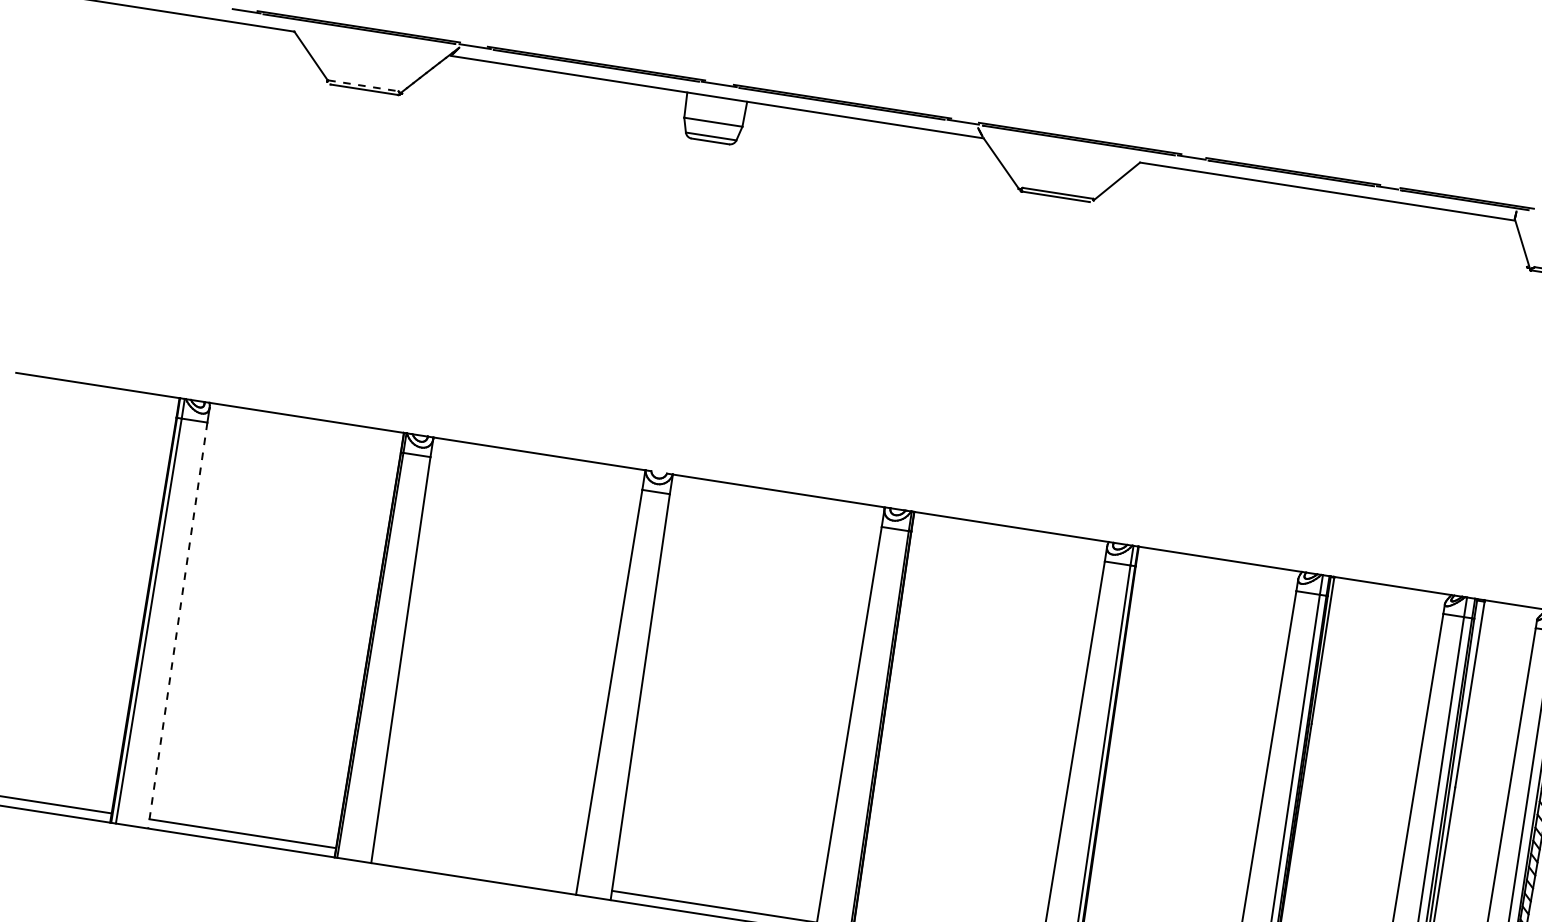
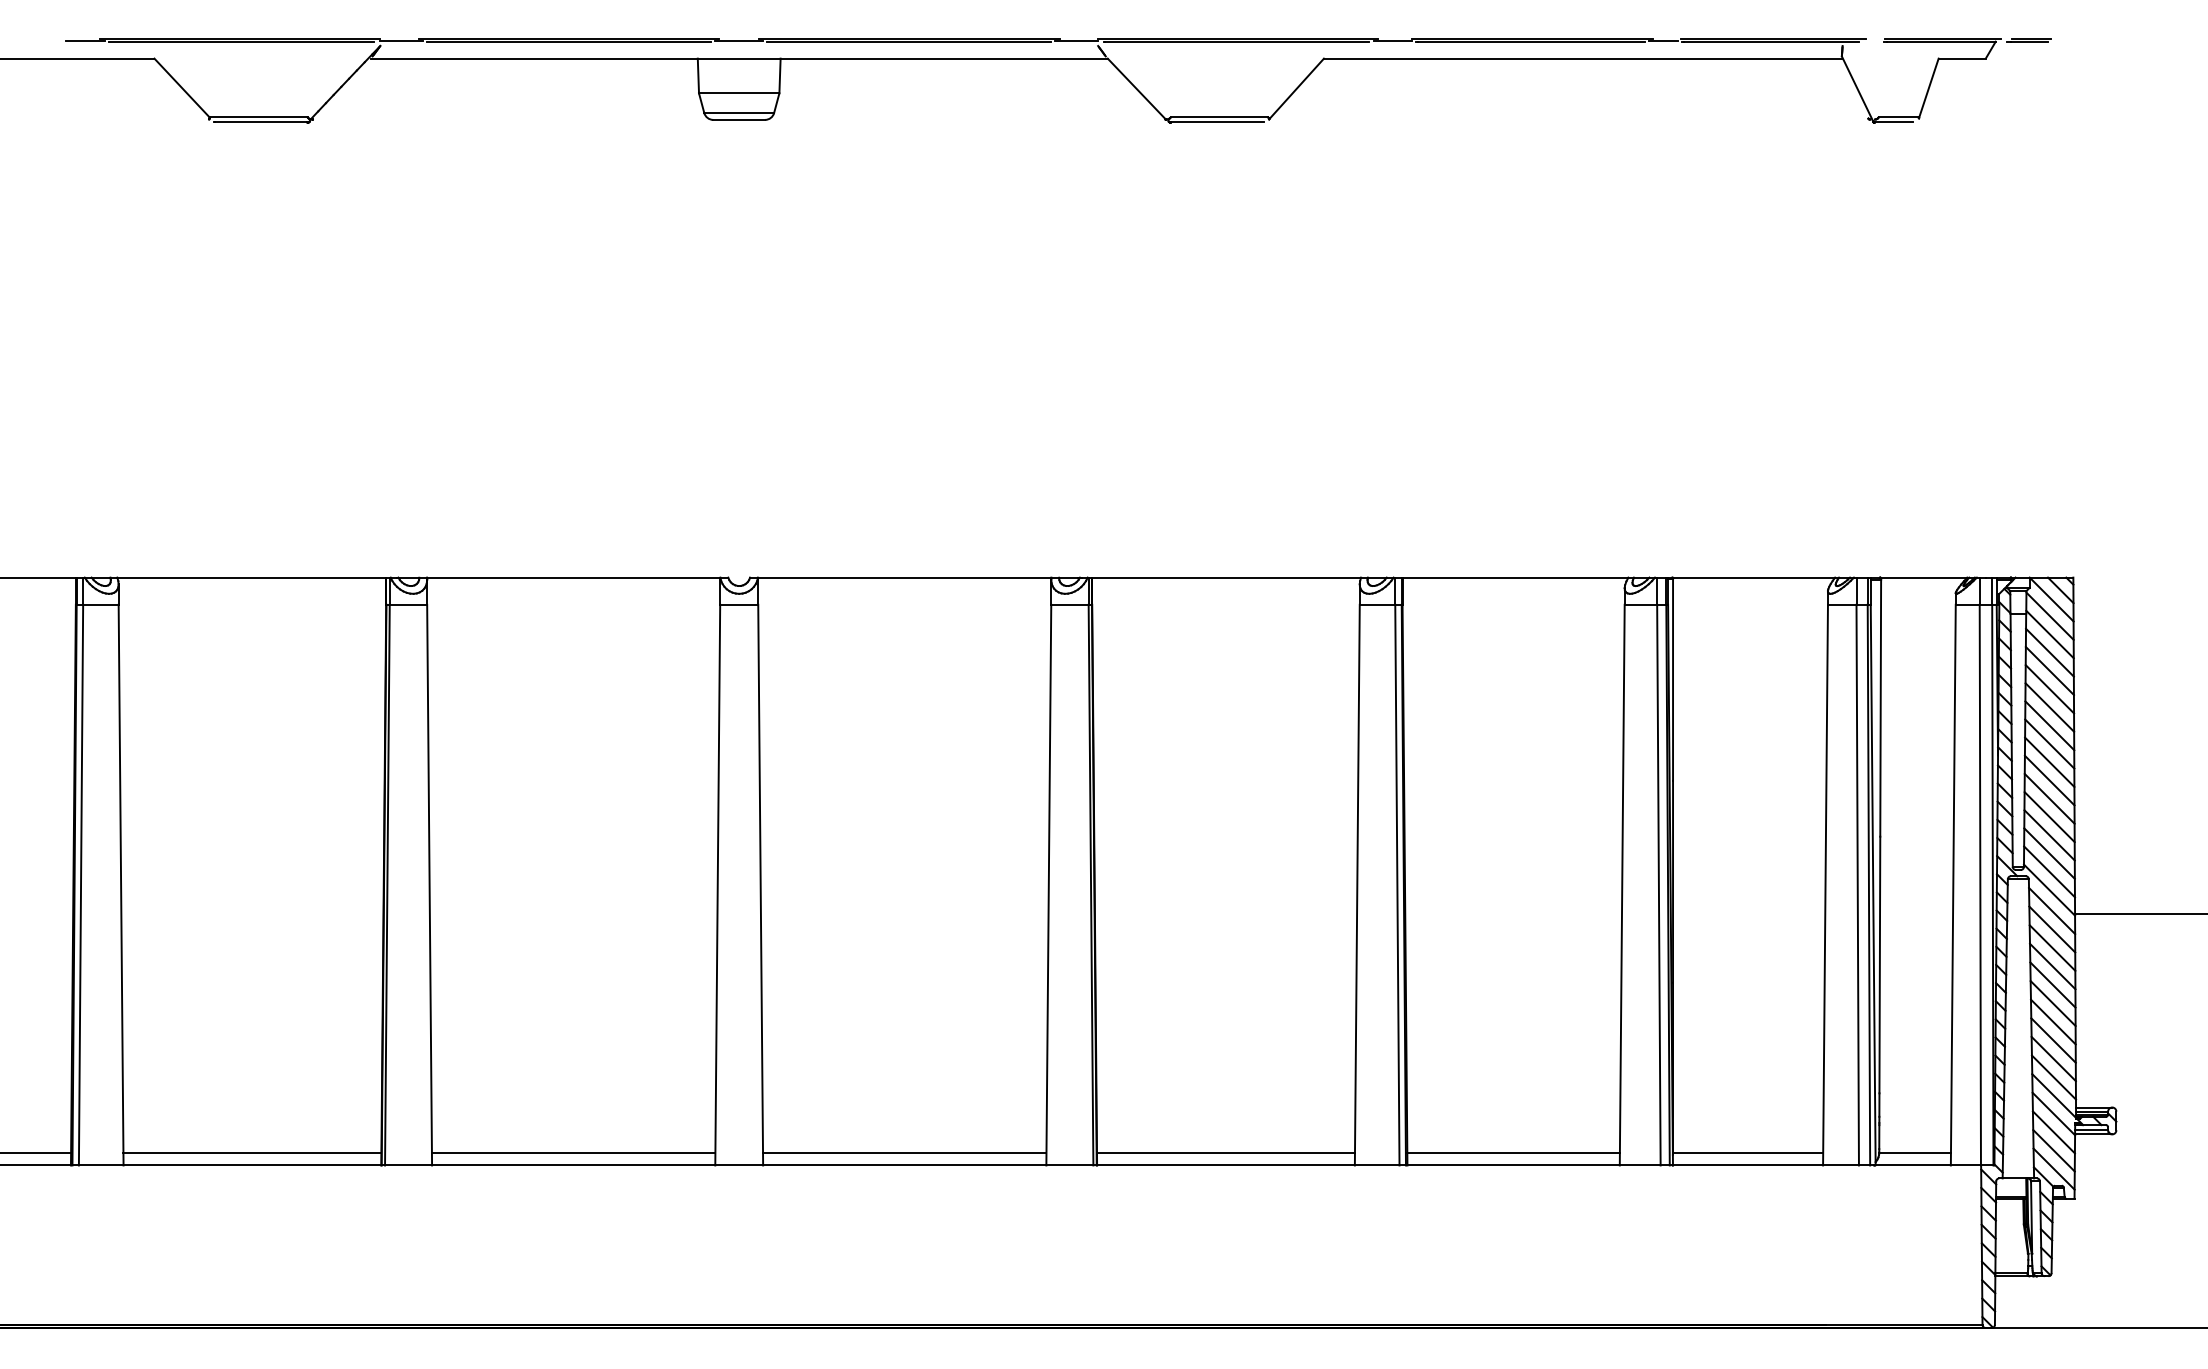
line: (363, 85) -> (258, 117), dashed -> solid
line: (178, 625) -> (121, 885), dashed -> solid
line: (474, 869) -> (573, 1152), added

